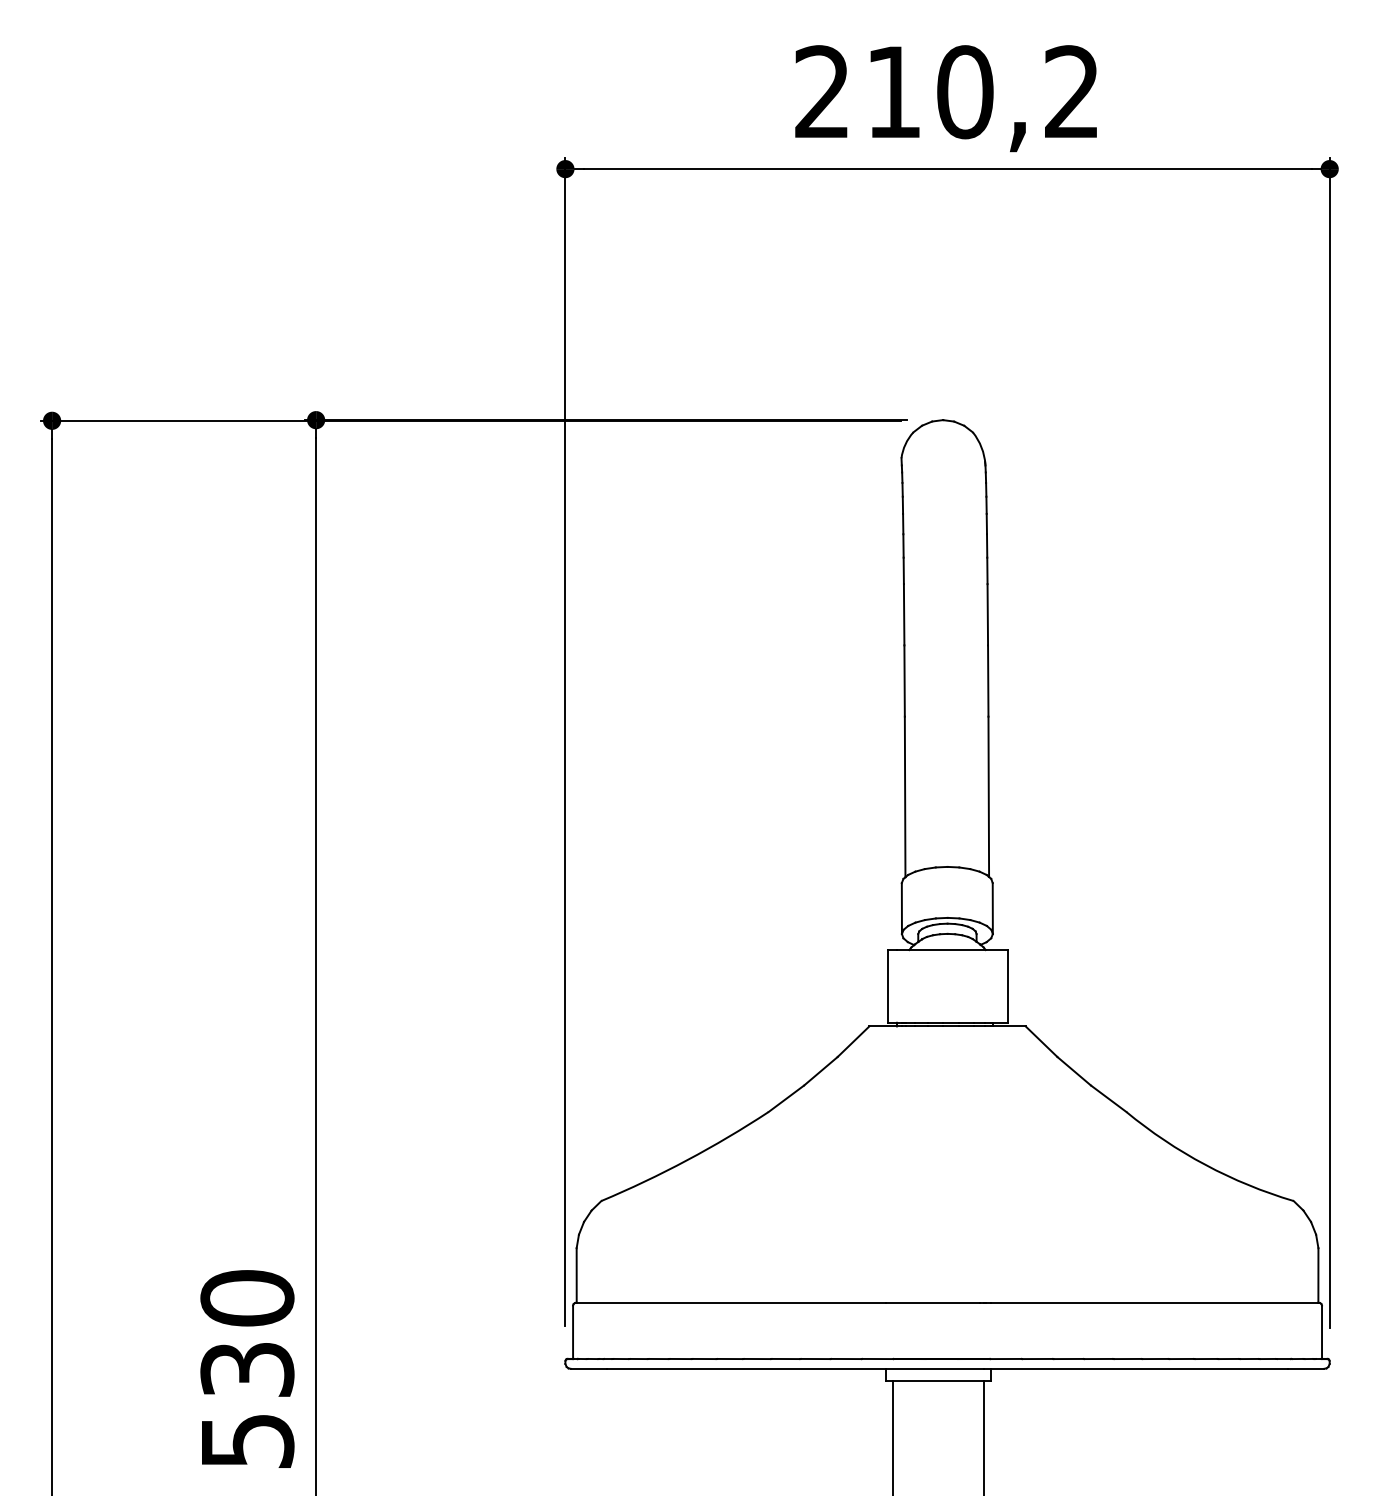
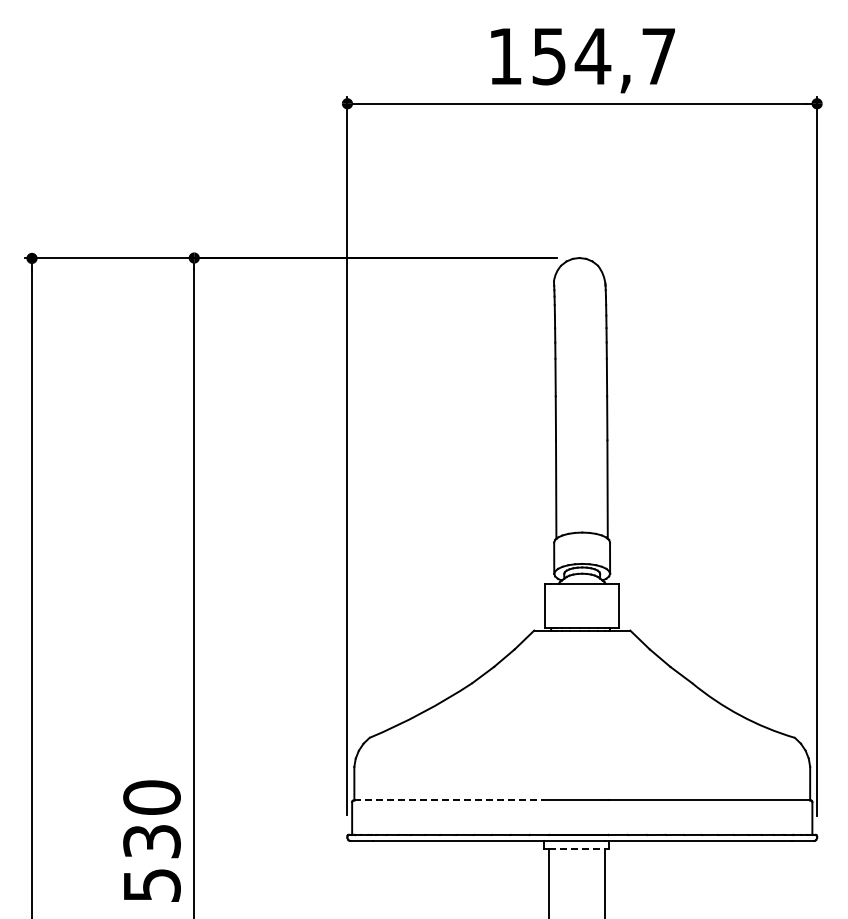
text: (946, 92) -> (581, 56), 210,2 -> 154,7
line: (731, 1302) -> (449, 800), solid -> dashed
line: (938, 1381) -> (576, 848), solid -> dashed

